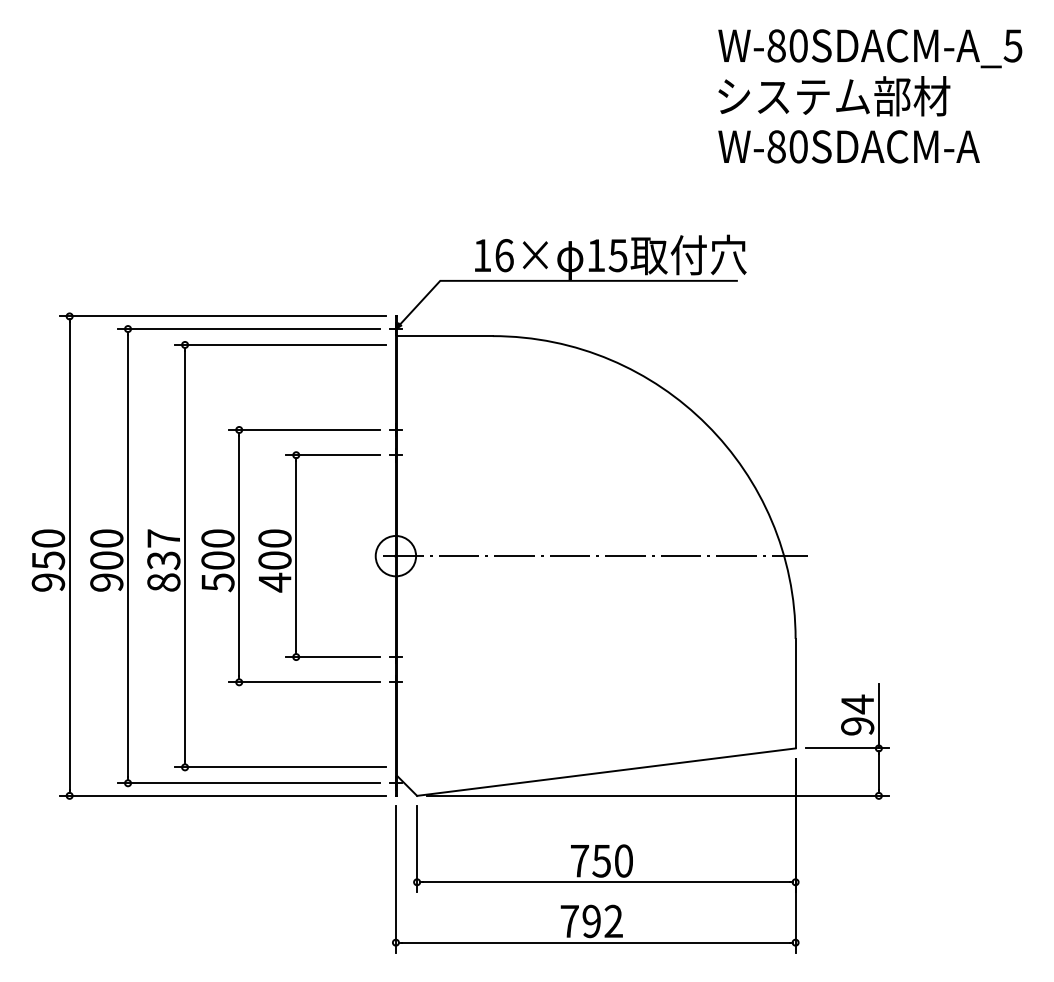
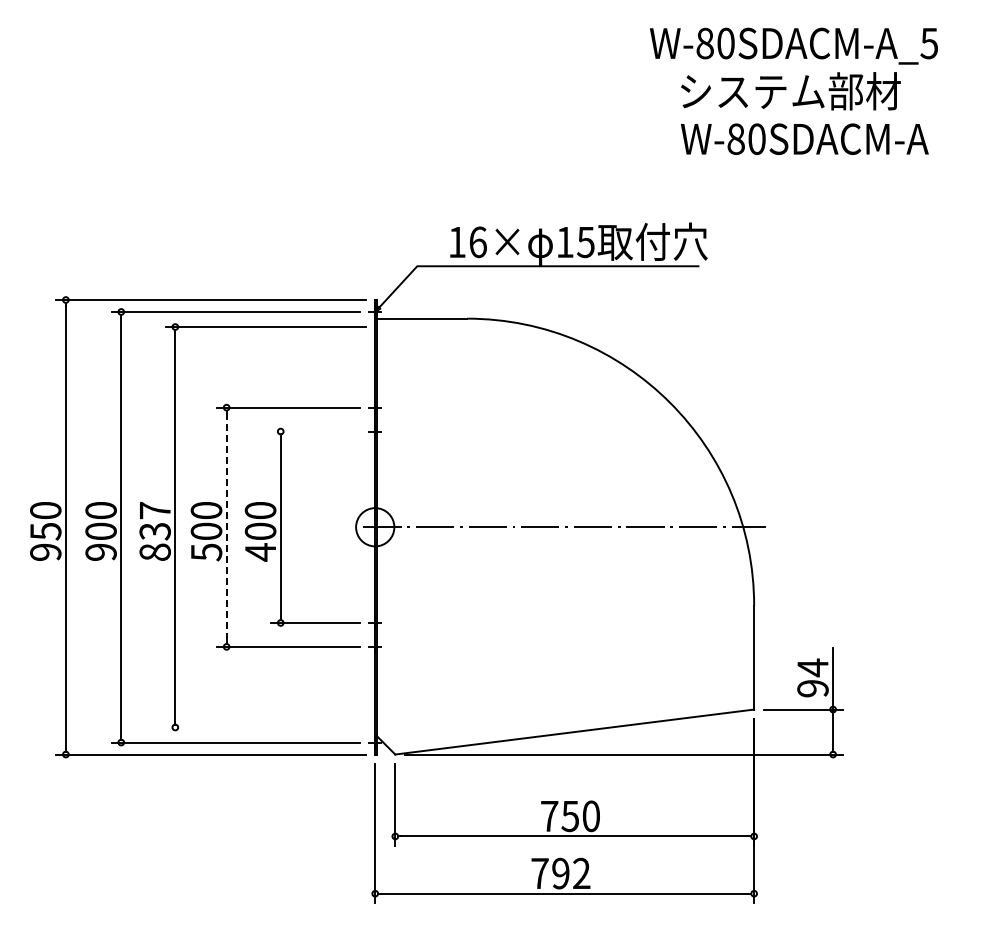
text: (869, 47) -> (793, 45), moved
line: (332, 455) -> (315, 431), removed
line: (239, 556) -> (226, 527), solid -> dashed
line: (280, 767) -> (265, 727), removed

